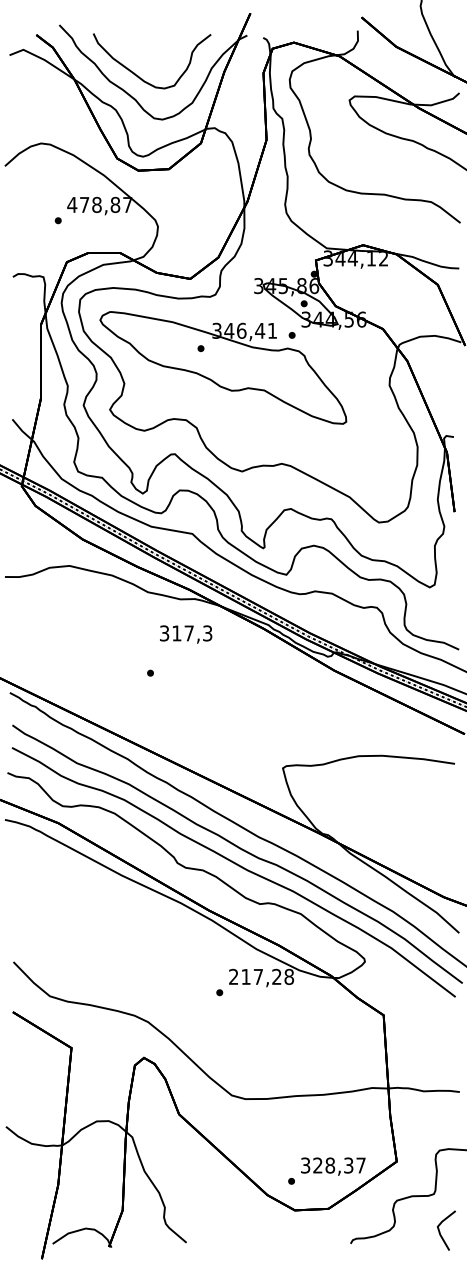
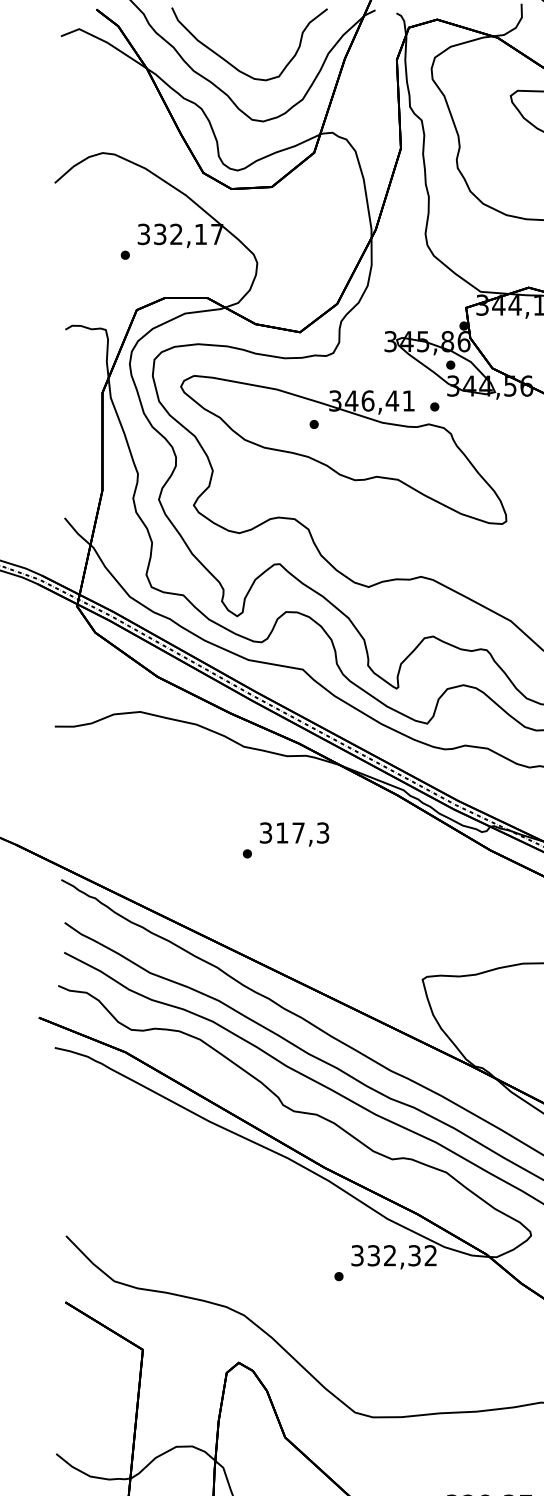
text: (93, 204) -> (171, 233), 478,87 -> 332,17
text: (186, 634) -> (295, 834), moved
text: (261, 976) -> (394, 1255), 217,28 -> 332,32

